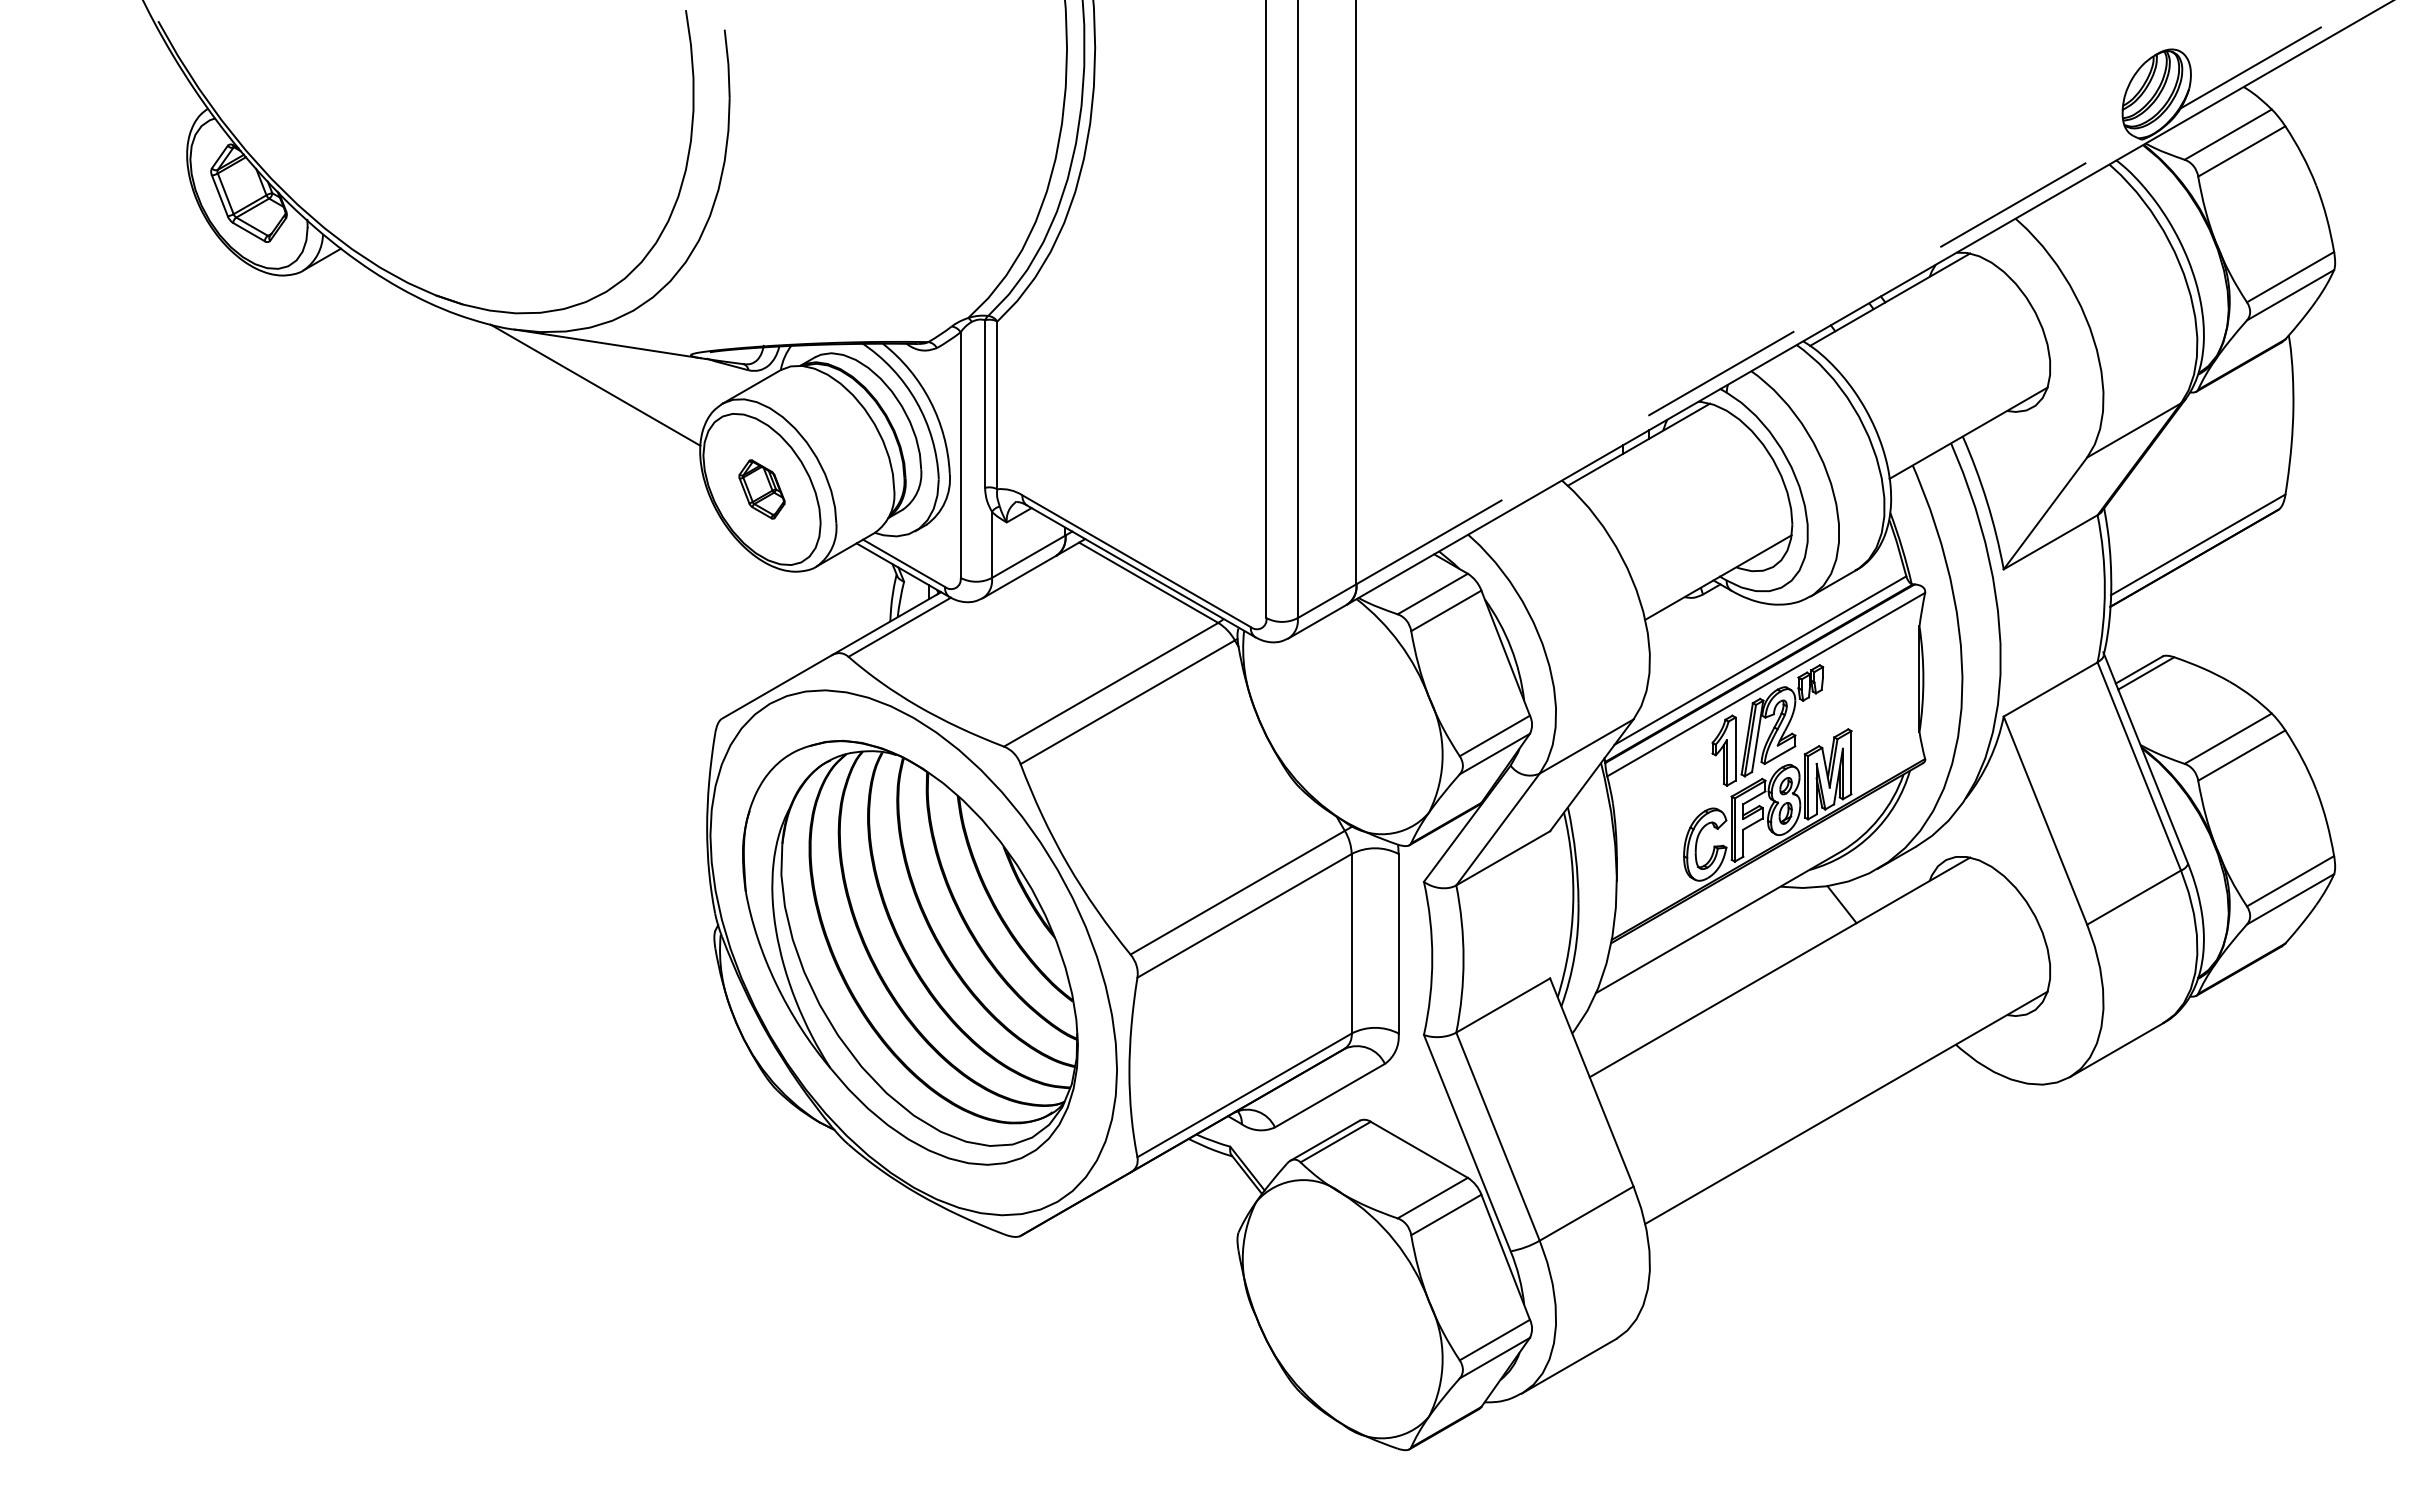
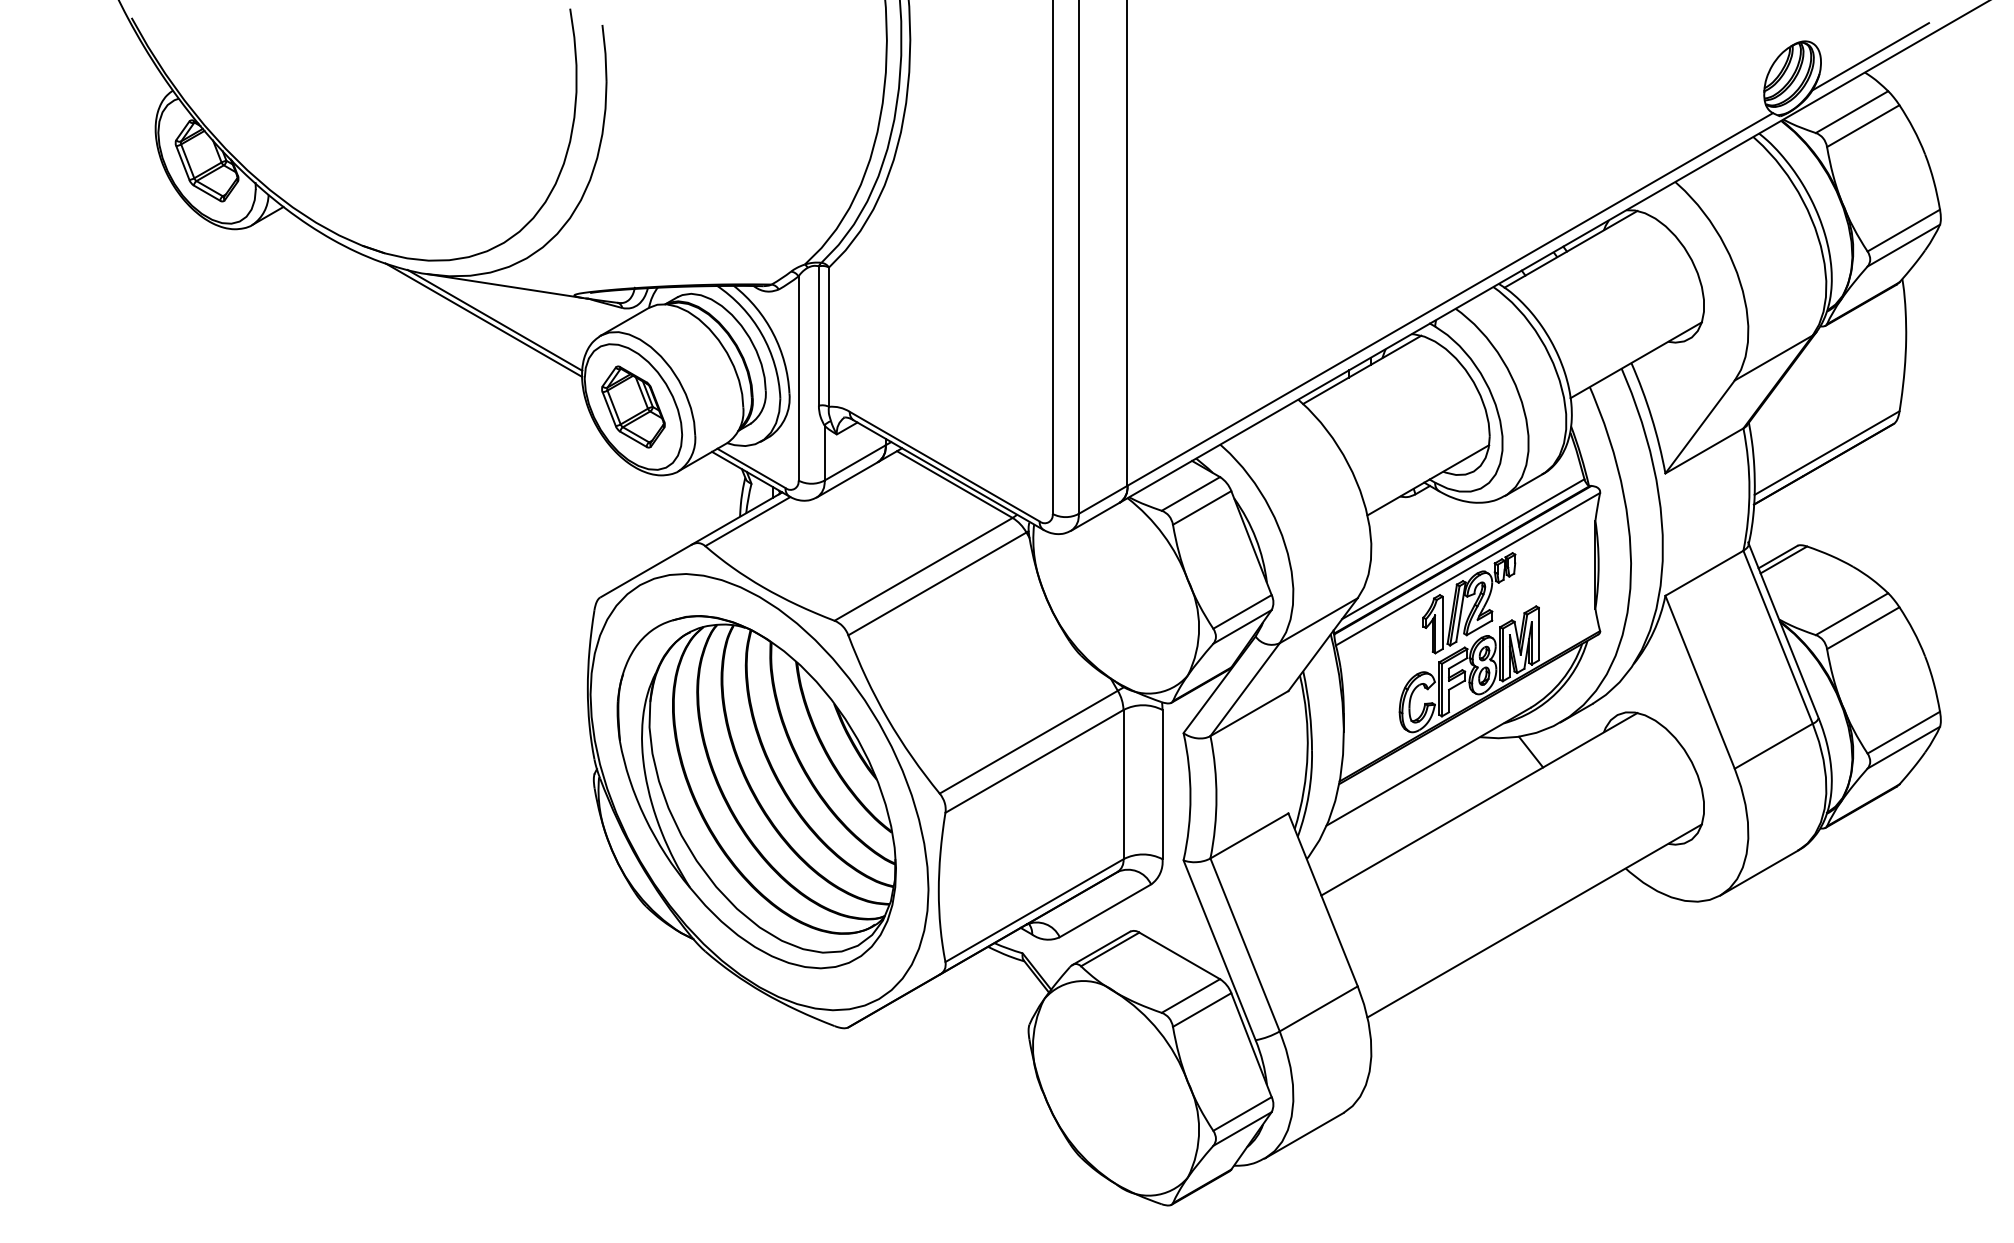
line: (1745, 359) -> (1450, 299), dashed -> solid
line: (581, 384) -> (483, 319), added
part: (761, 489) -> (633, 407), size x1.67

